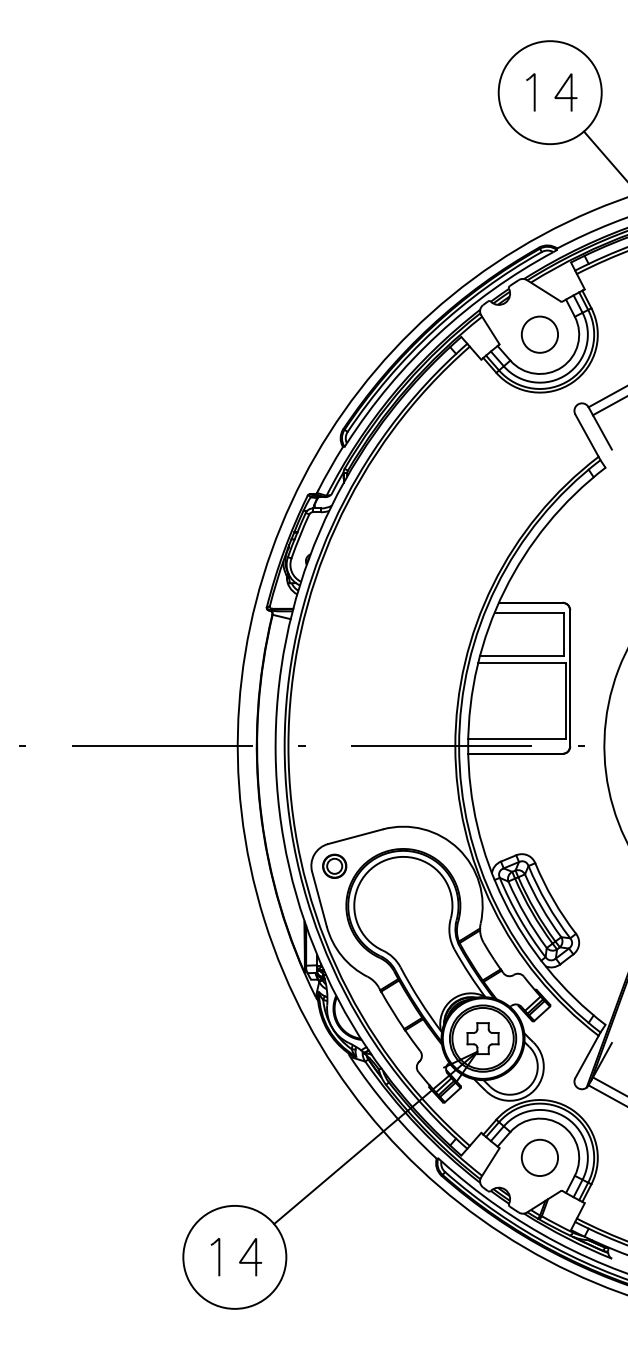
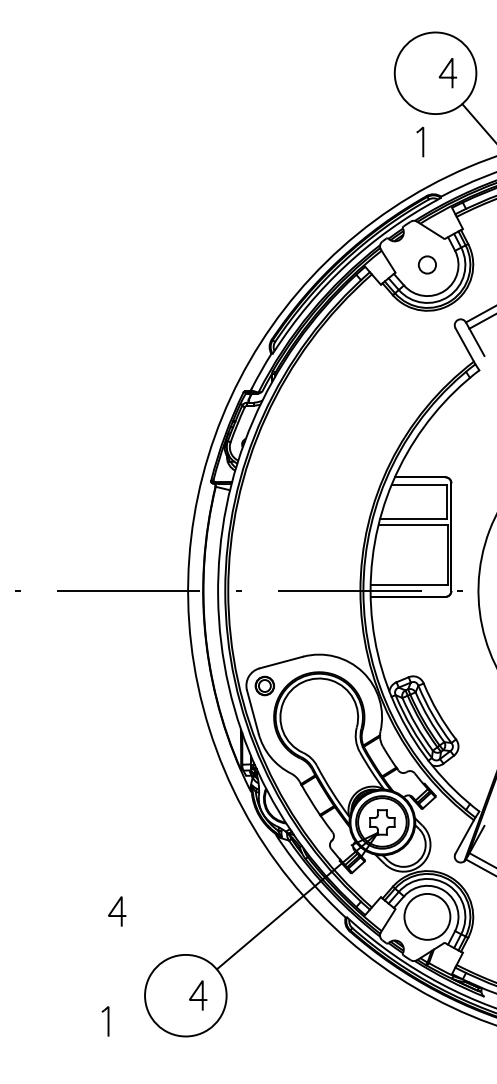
part: (531, 91) -> (420, 141), moved
circle: (540, 334) -> (427, 264), size x0.6
line: (152, 1151) -> (120, 911), added
circle: (540, 1157) -> (427, 916), size x1.6
part: (215, 1257) -> (105, 1021), moved

